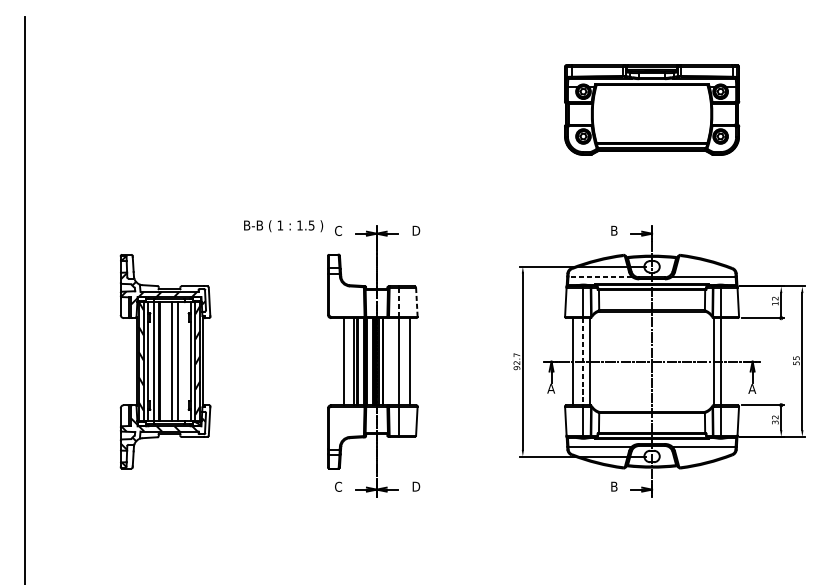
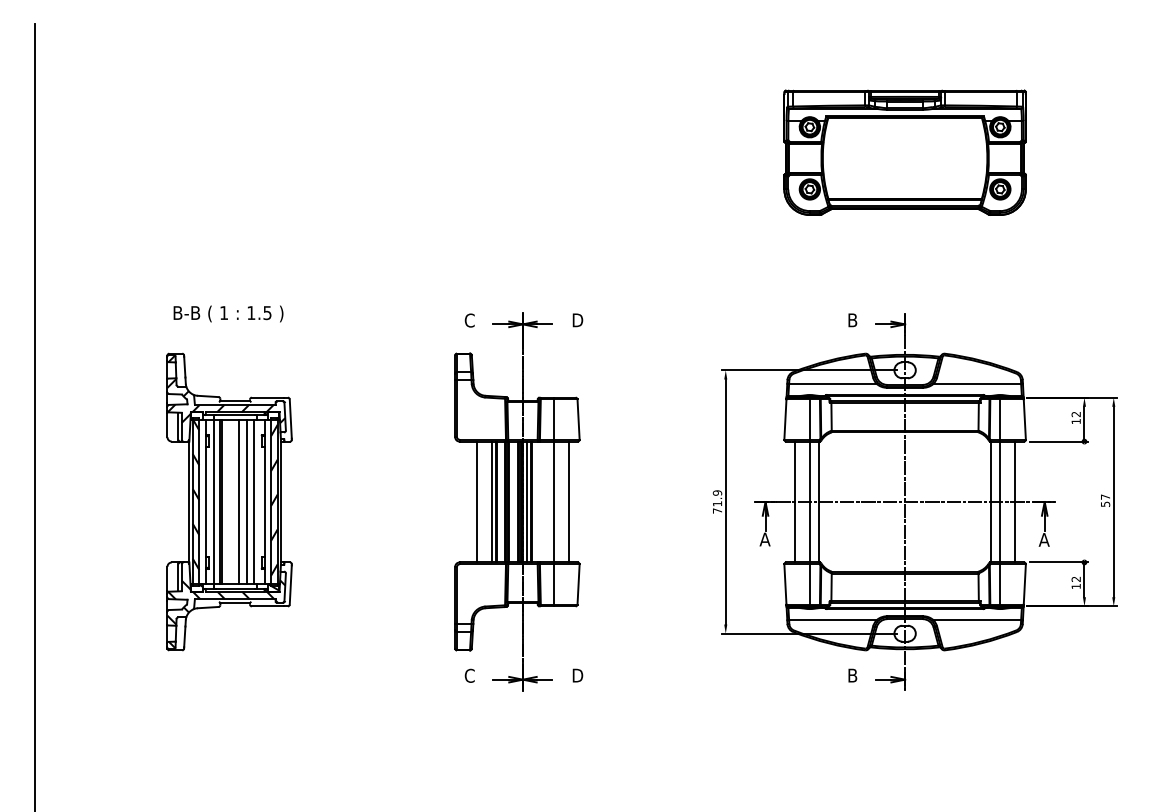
text: (283, 225) -> (228, 313), moved
line: (599, 276) -> (832, 383), dashed -> solid
line: (399, 302) -> (554, 420), dashed -> solid
line: (416, 302) -> (578, 419), dashed -> solid
text: (796, 357) -> (1105, 496), 55 -> 57
line: (182, 361) -> (253, 501), added
text: (516, 361) -> (717, 501), 92.7 -> 71.9
line: (730, 361) -> (1014, 501), added
line: (583, 362) -> (809, 502), dashed -> solid
text: (774, 422) -> (1075, 586), 32 -> 12

